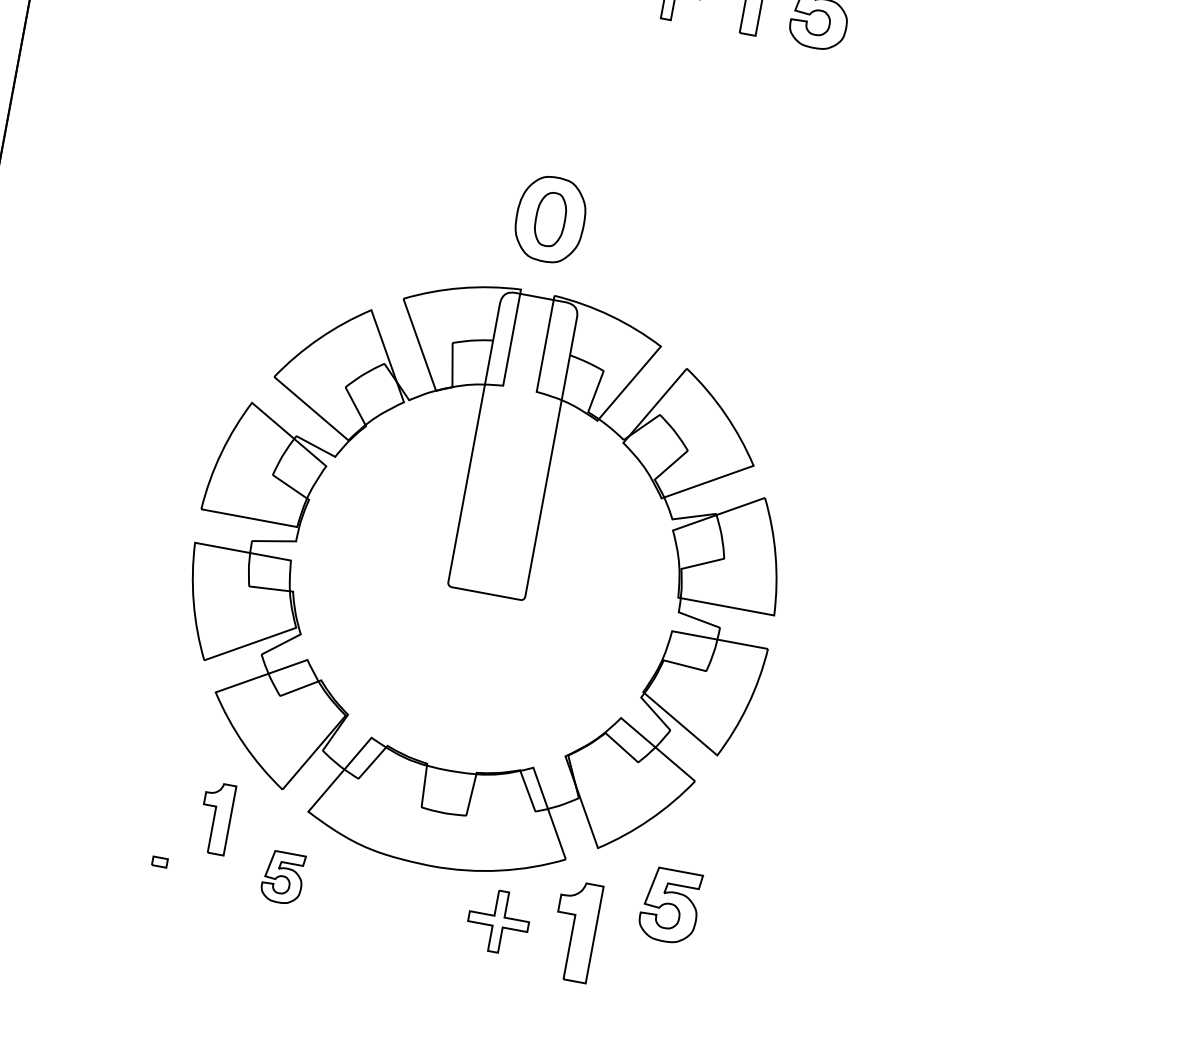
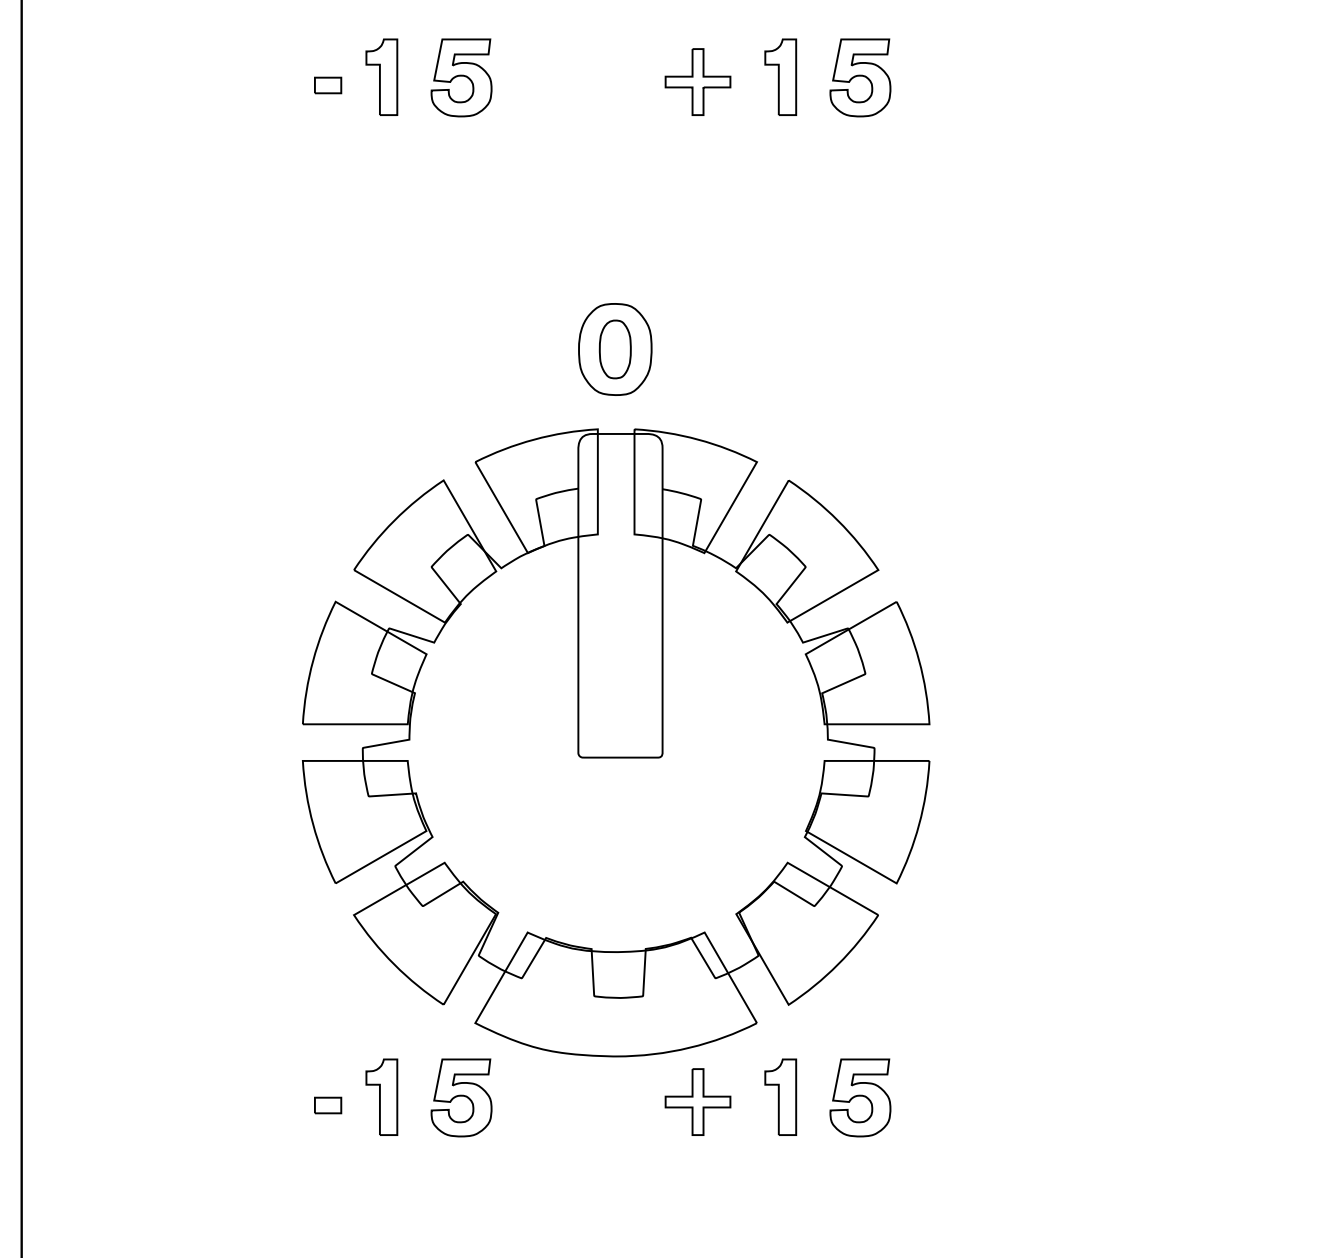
part: (215, 817) -> (381, 1096), moved
part: (160, 862) -> (328, 1105), size x1.67
part: (283, 877) -> (461, 1097), size x1.43
part: (670, 905) -> (860, 1097), moved
part: (574, 930) -> (780, 1096), size x0.71

